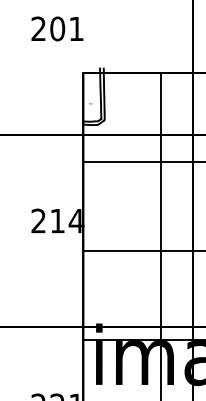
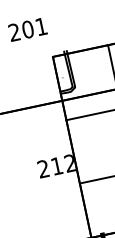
text: (76, 220) -> (70, 162), 214 -> 212

